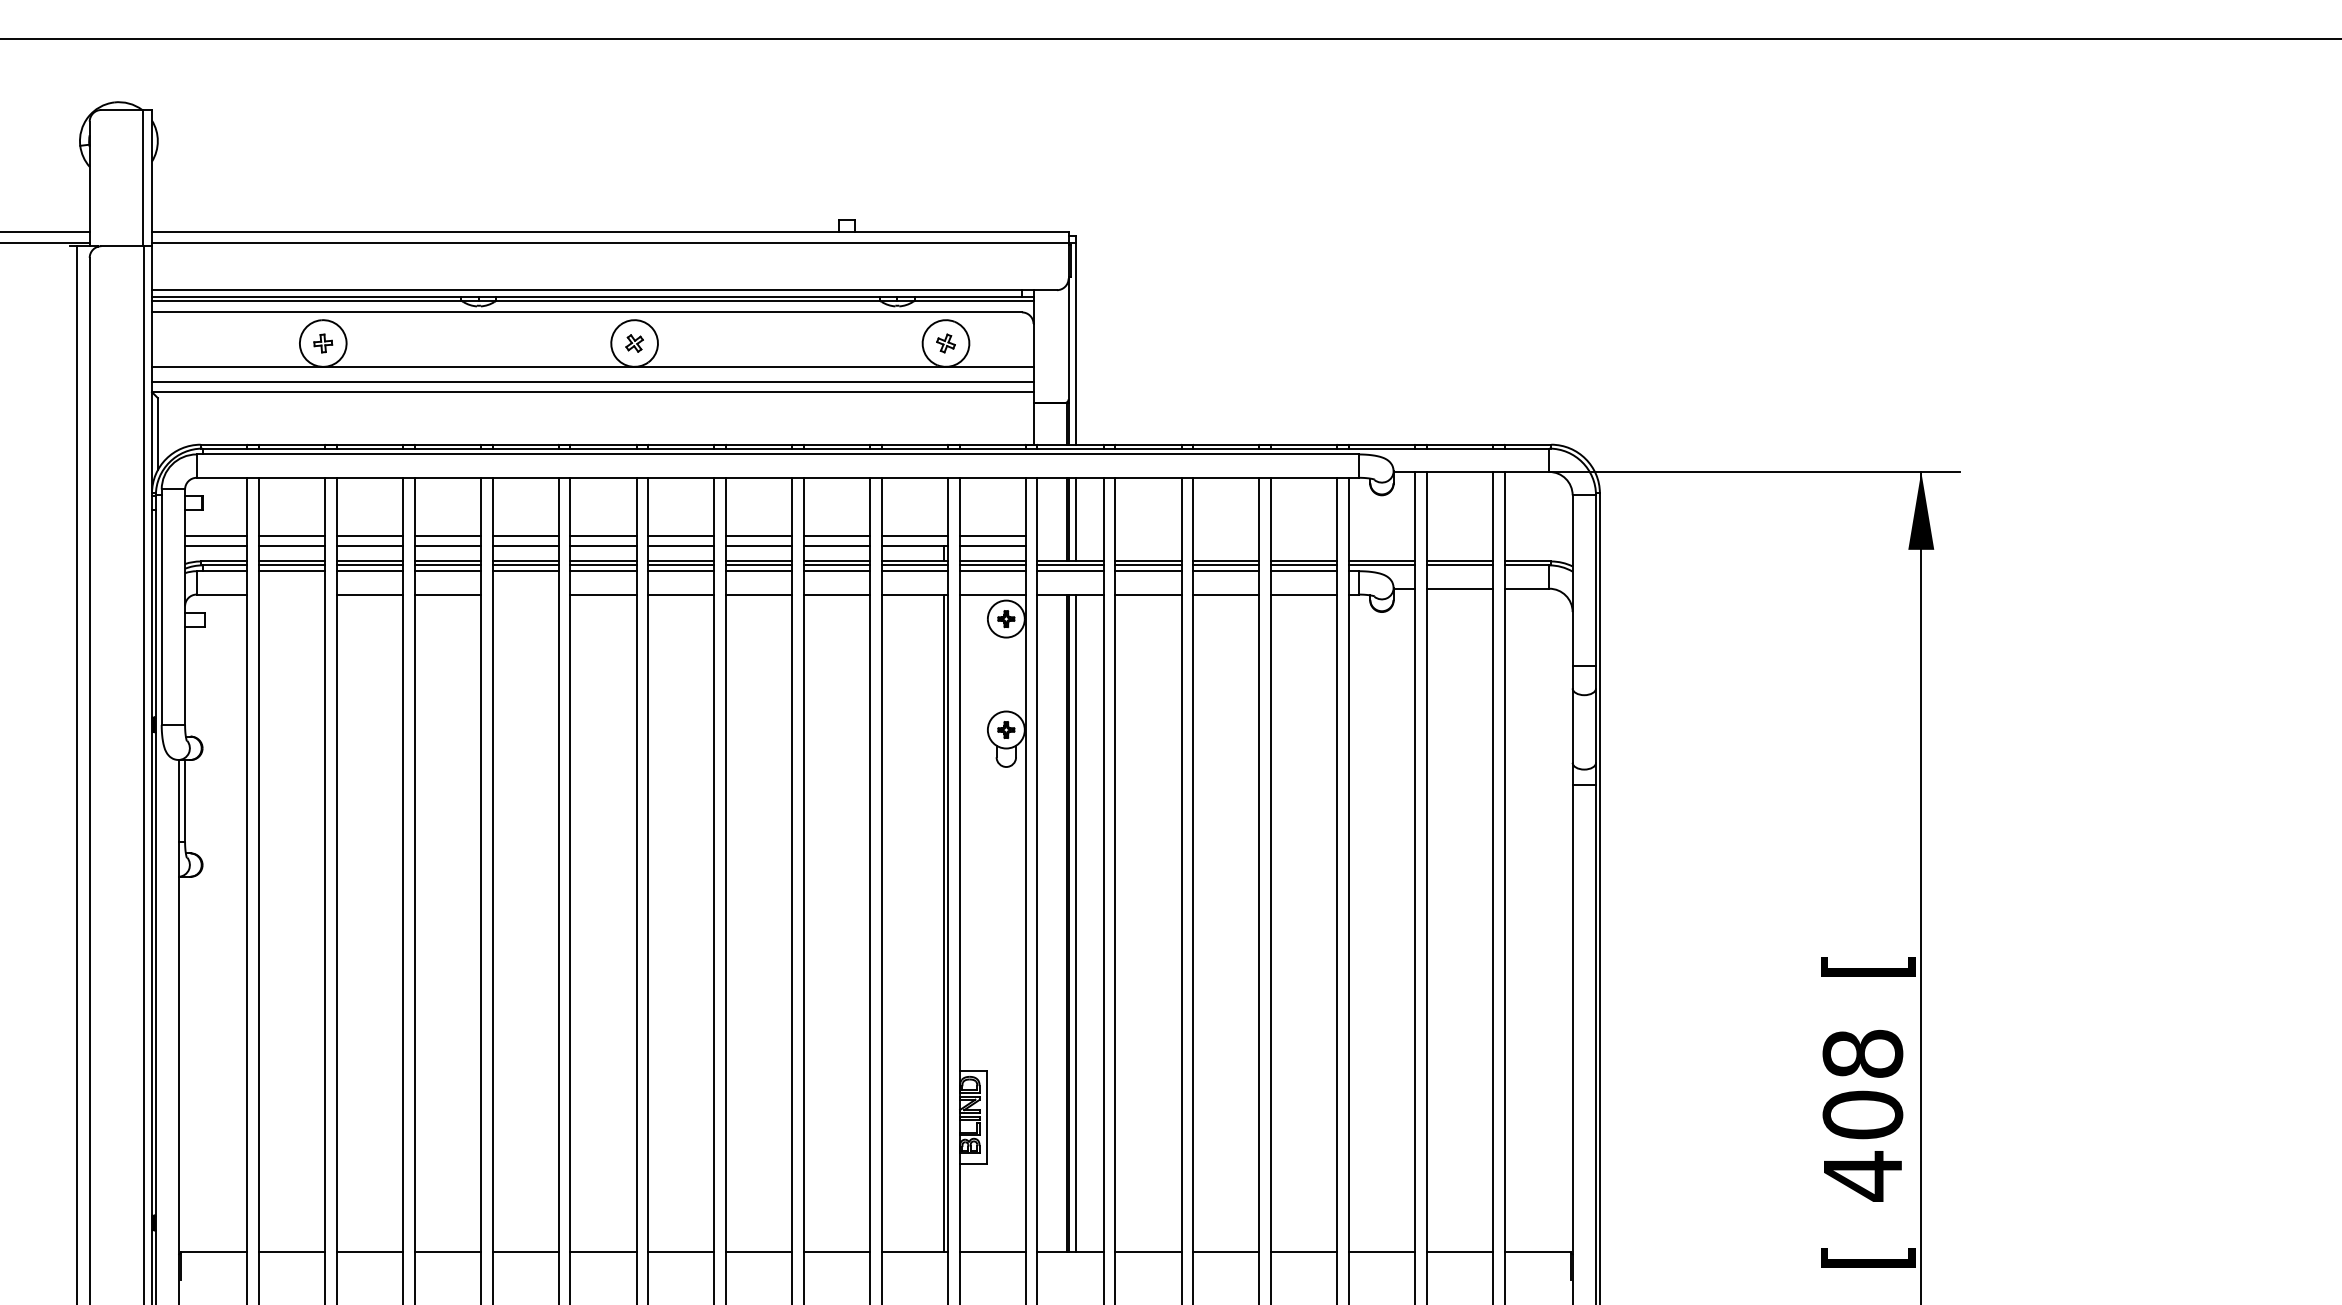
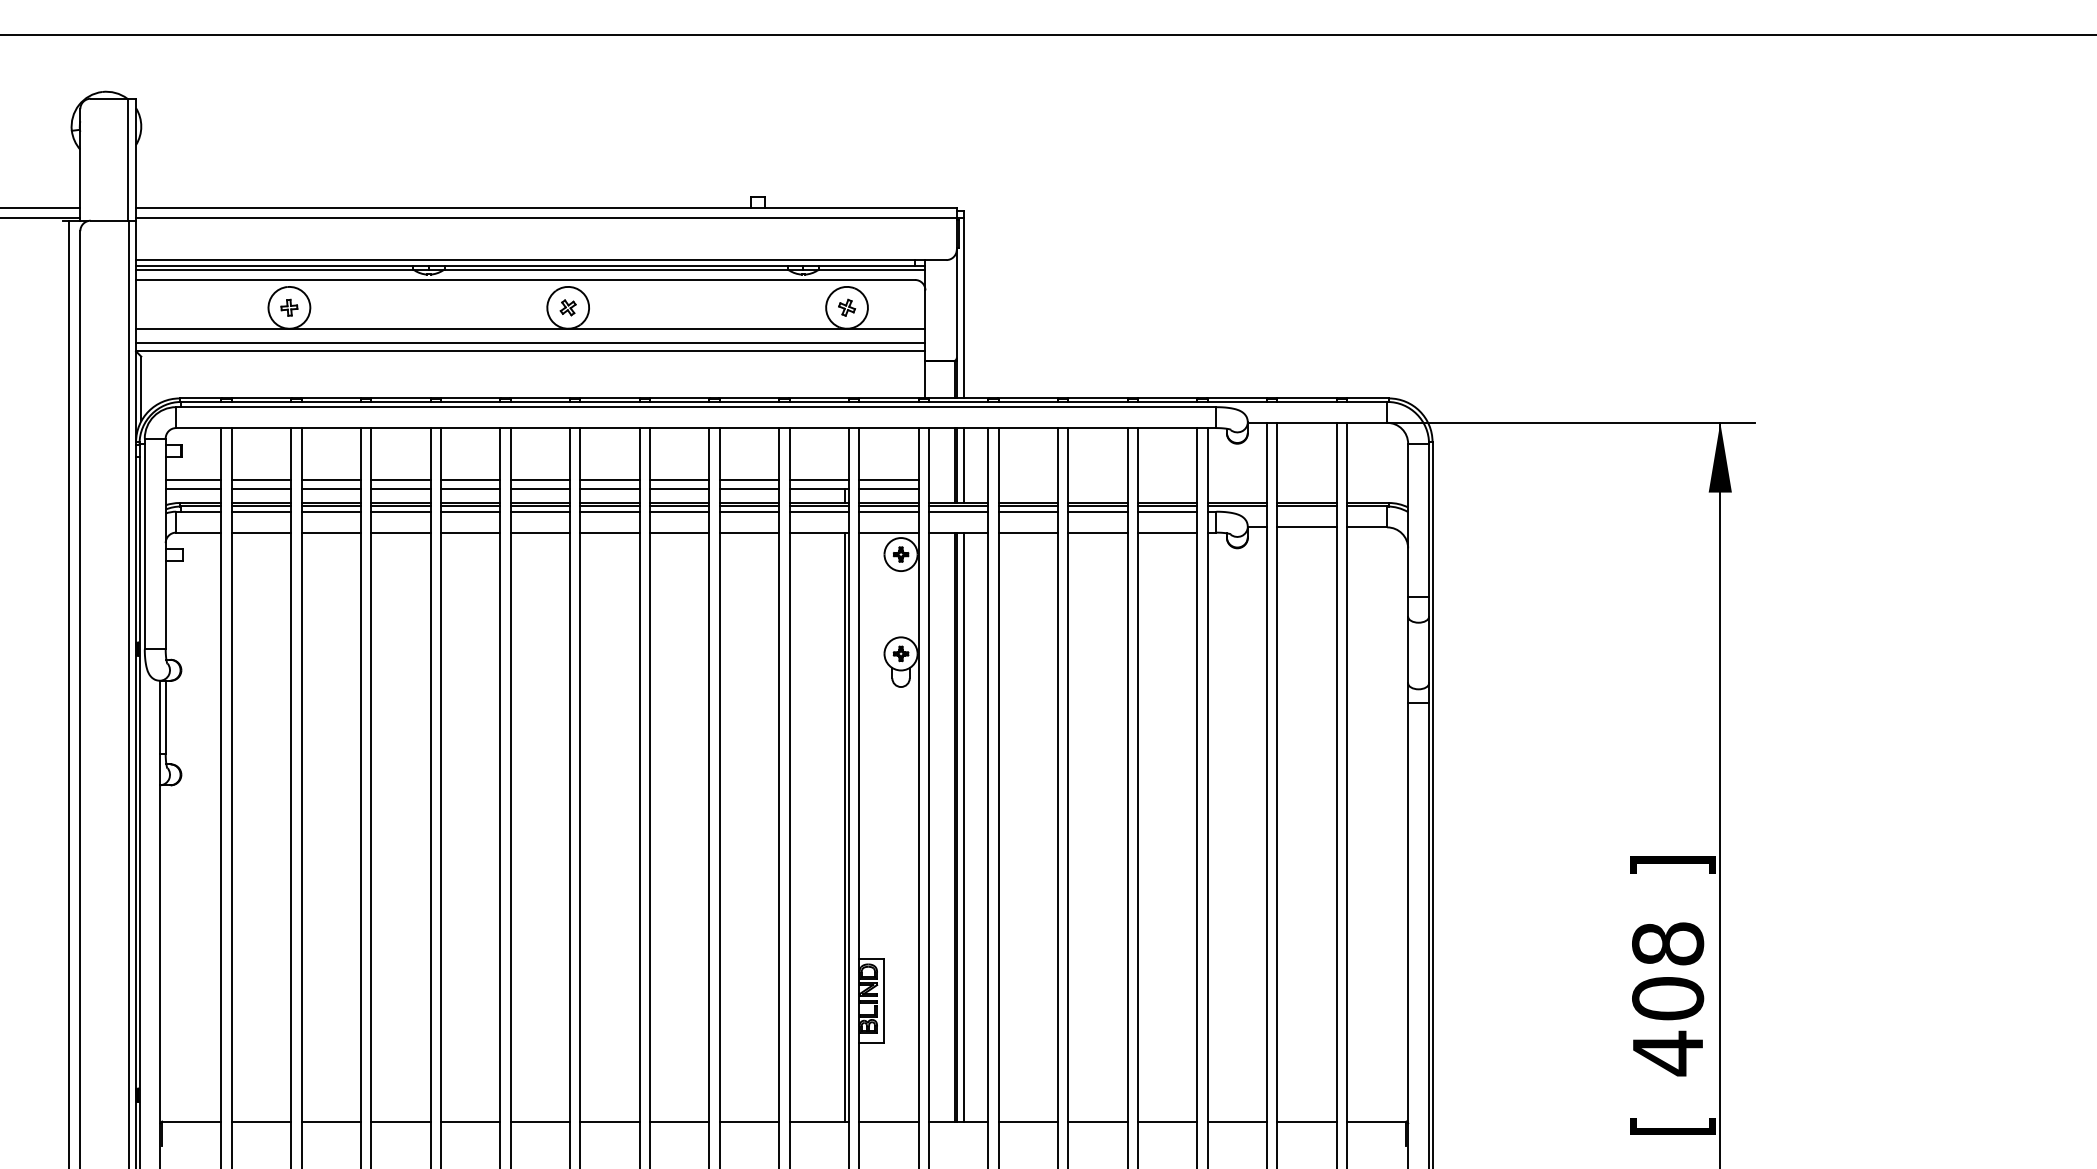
line: (292, 594) -> (261, 532), added
line: (525, 594) -> (470, 532), added
text: (1868, 966) -> (1673, 865), [ -> ]

